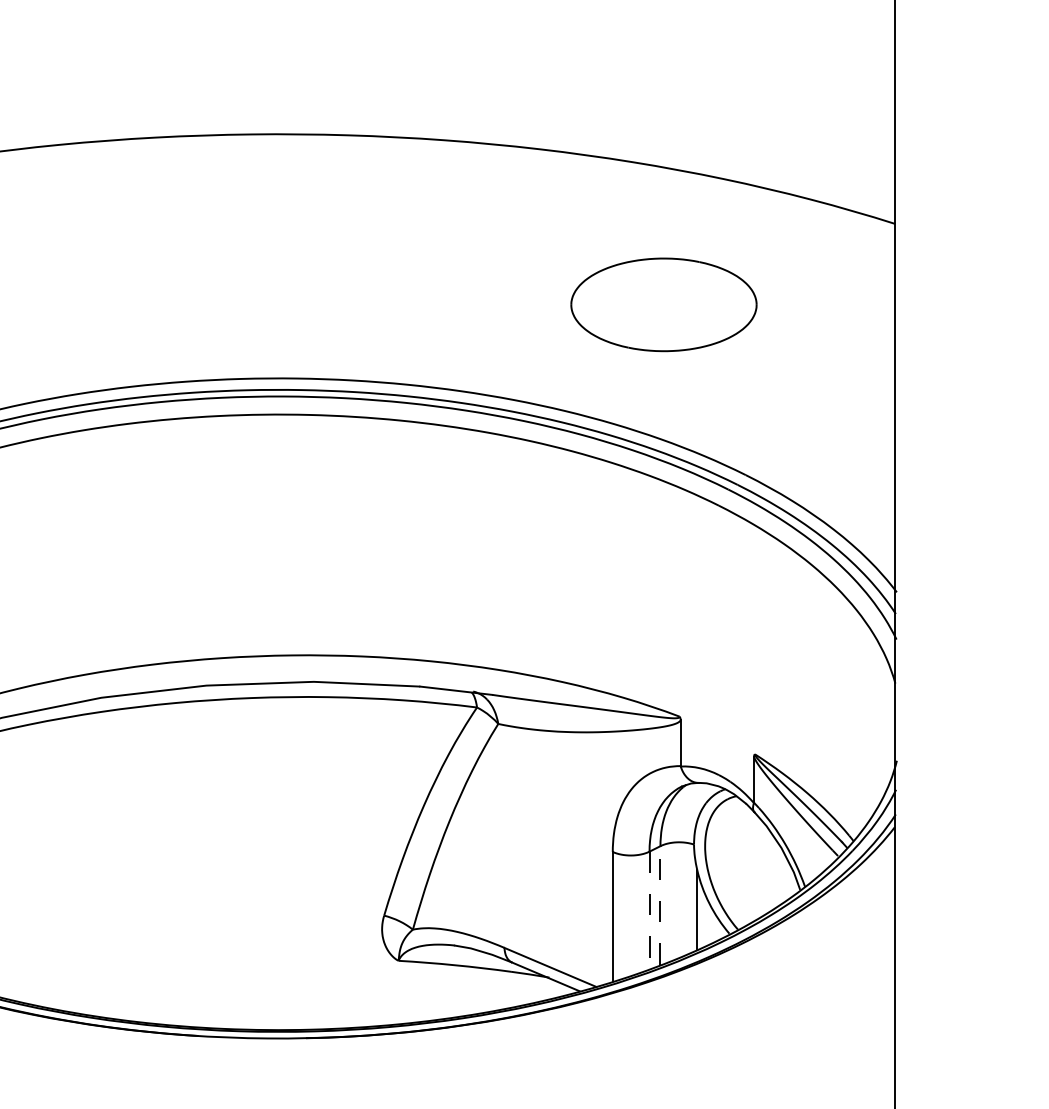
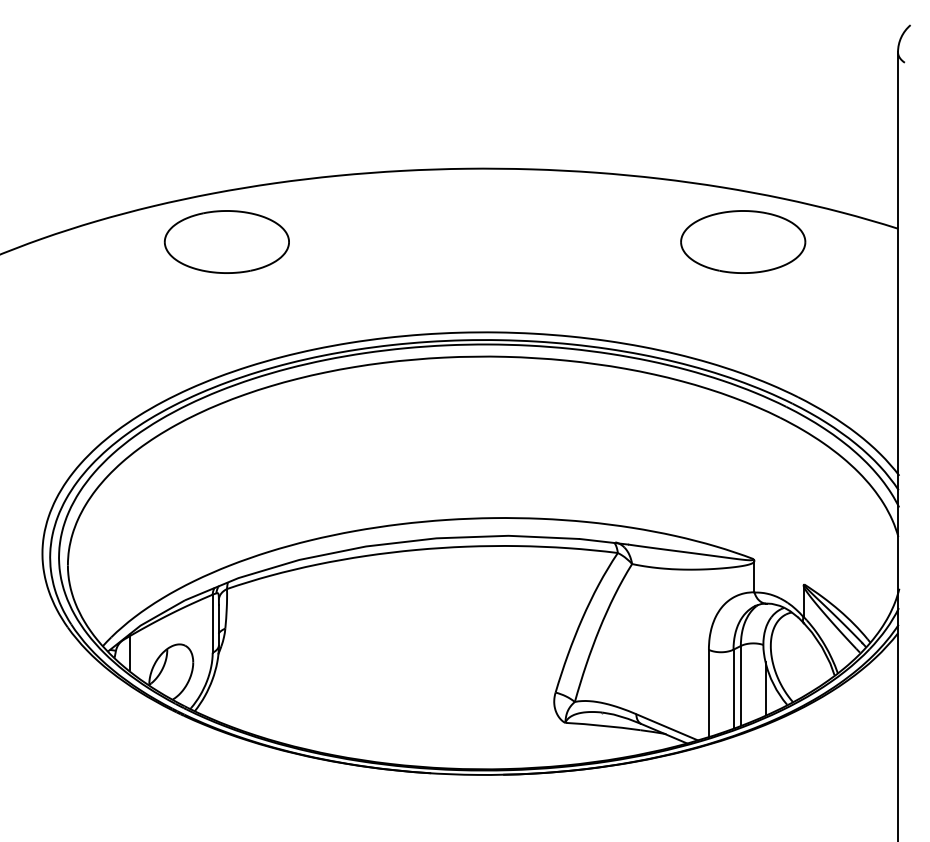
part: (664, 304) -> (743, 241), moved
line: (659, 905) -> (740, 685), dashed -> solid
line: (649, 911) -> (733, 689), dashed -> solid

